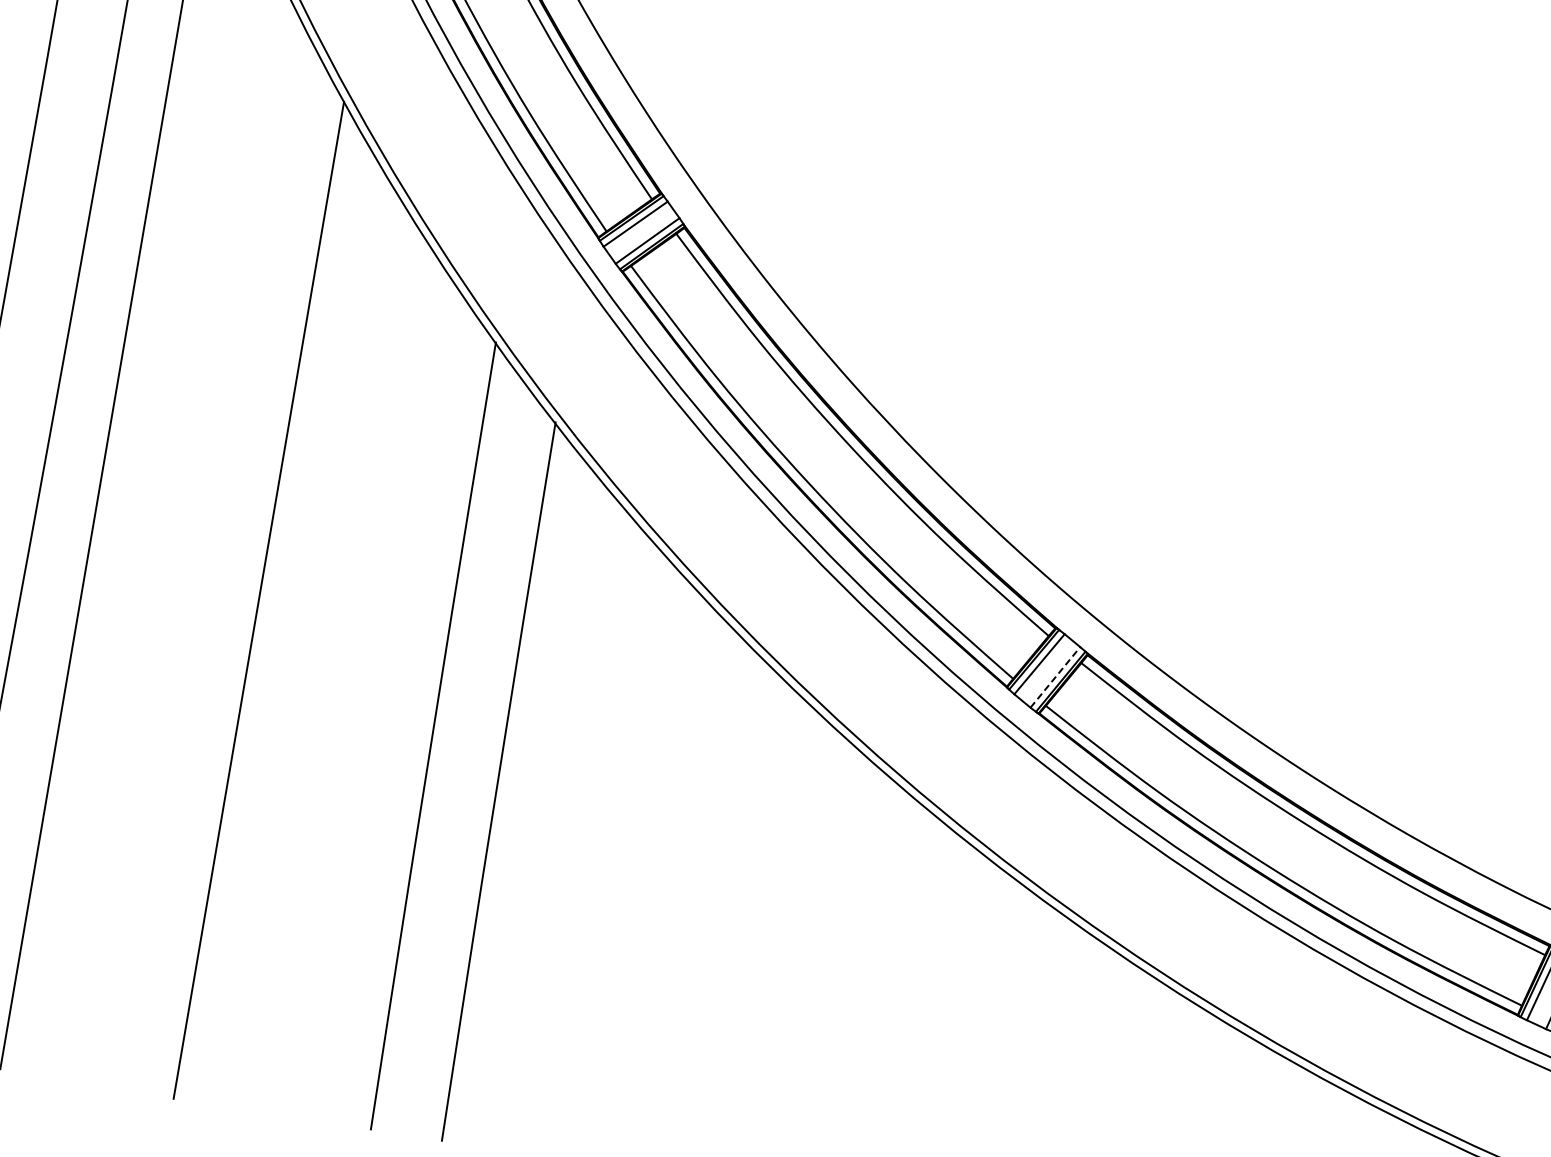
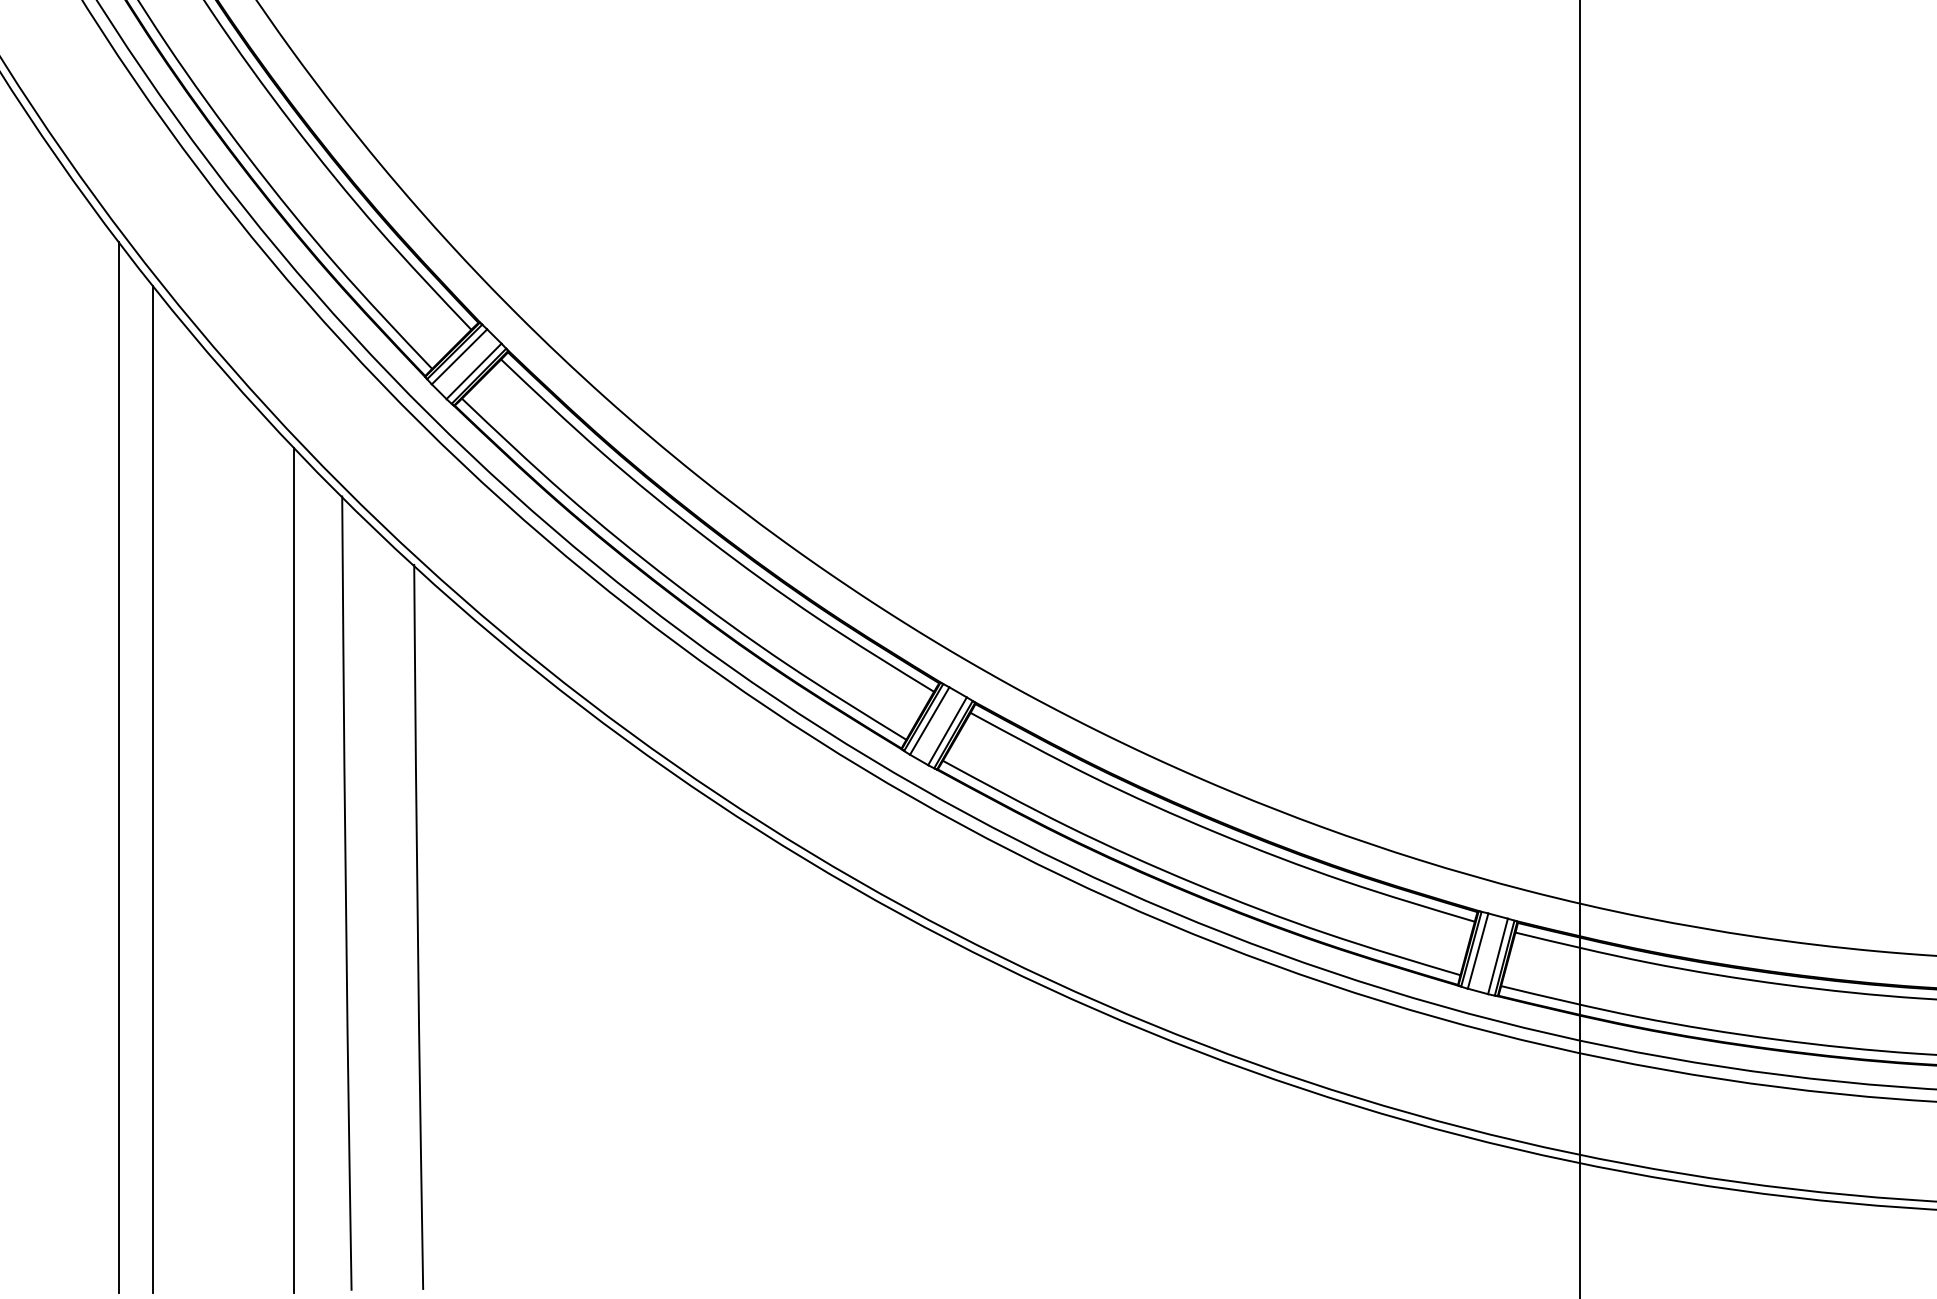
line: (228, 571) -> (118, 766), added
line: (1055, 676) -> (947, 730), dashed -> solid
line: (384, 703) -> (293, 869), added

